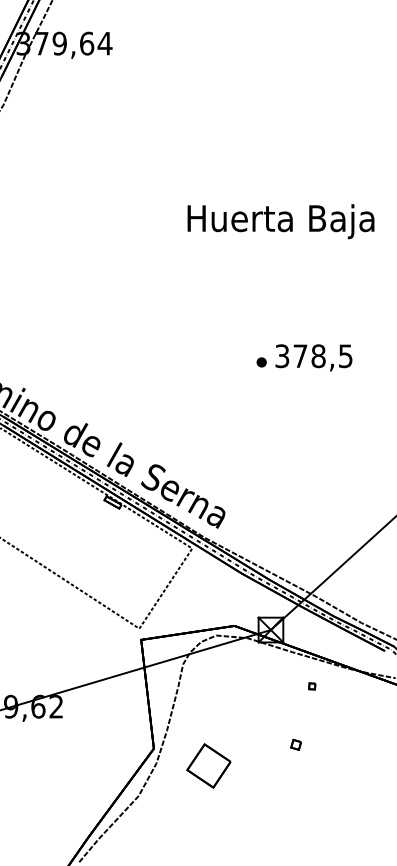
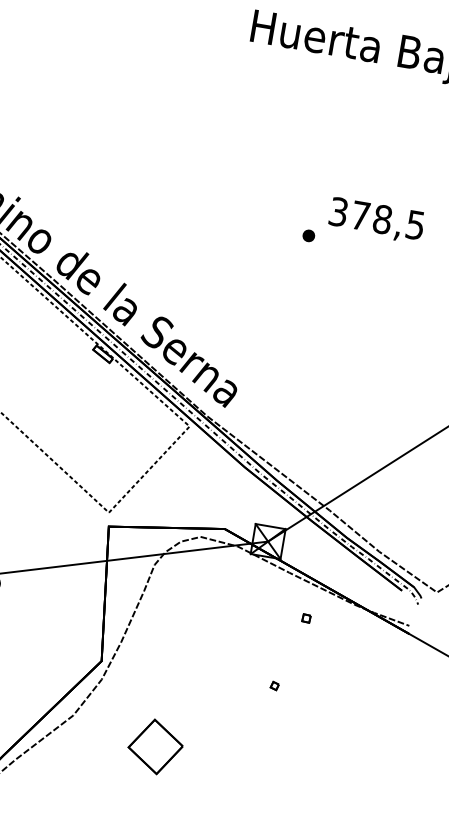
part: (261, 362) -> (308, 235), moved
part: (295, 744) -> (274, 685), size x0.62
part: (208, 765) -> (155, 746), moved

